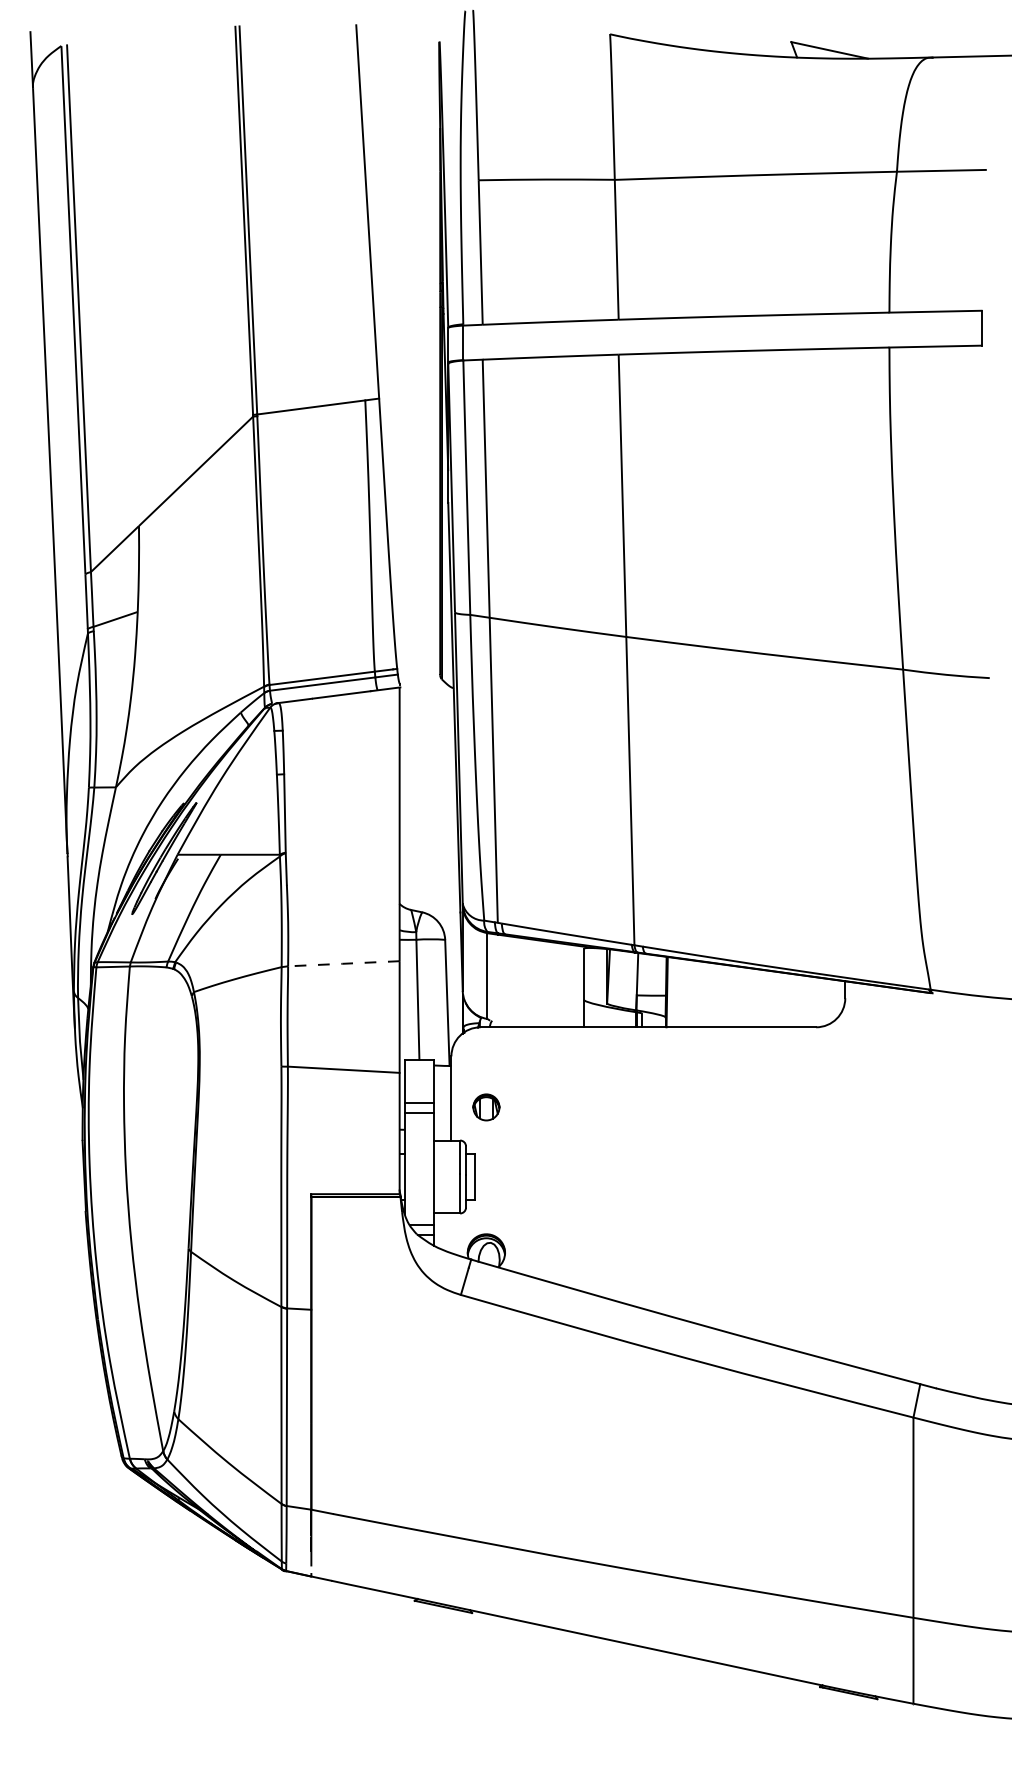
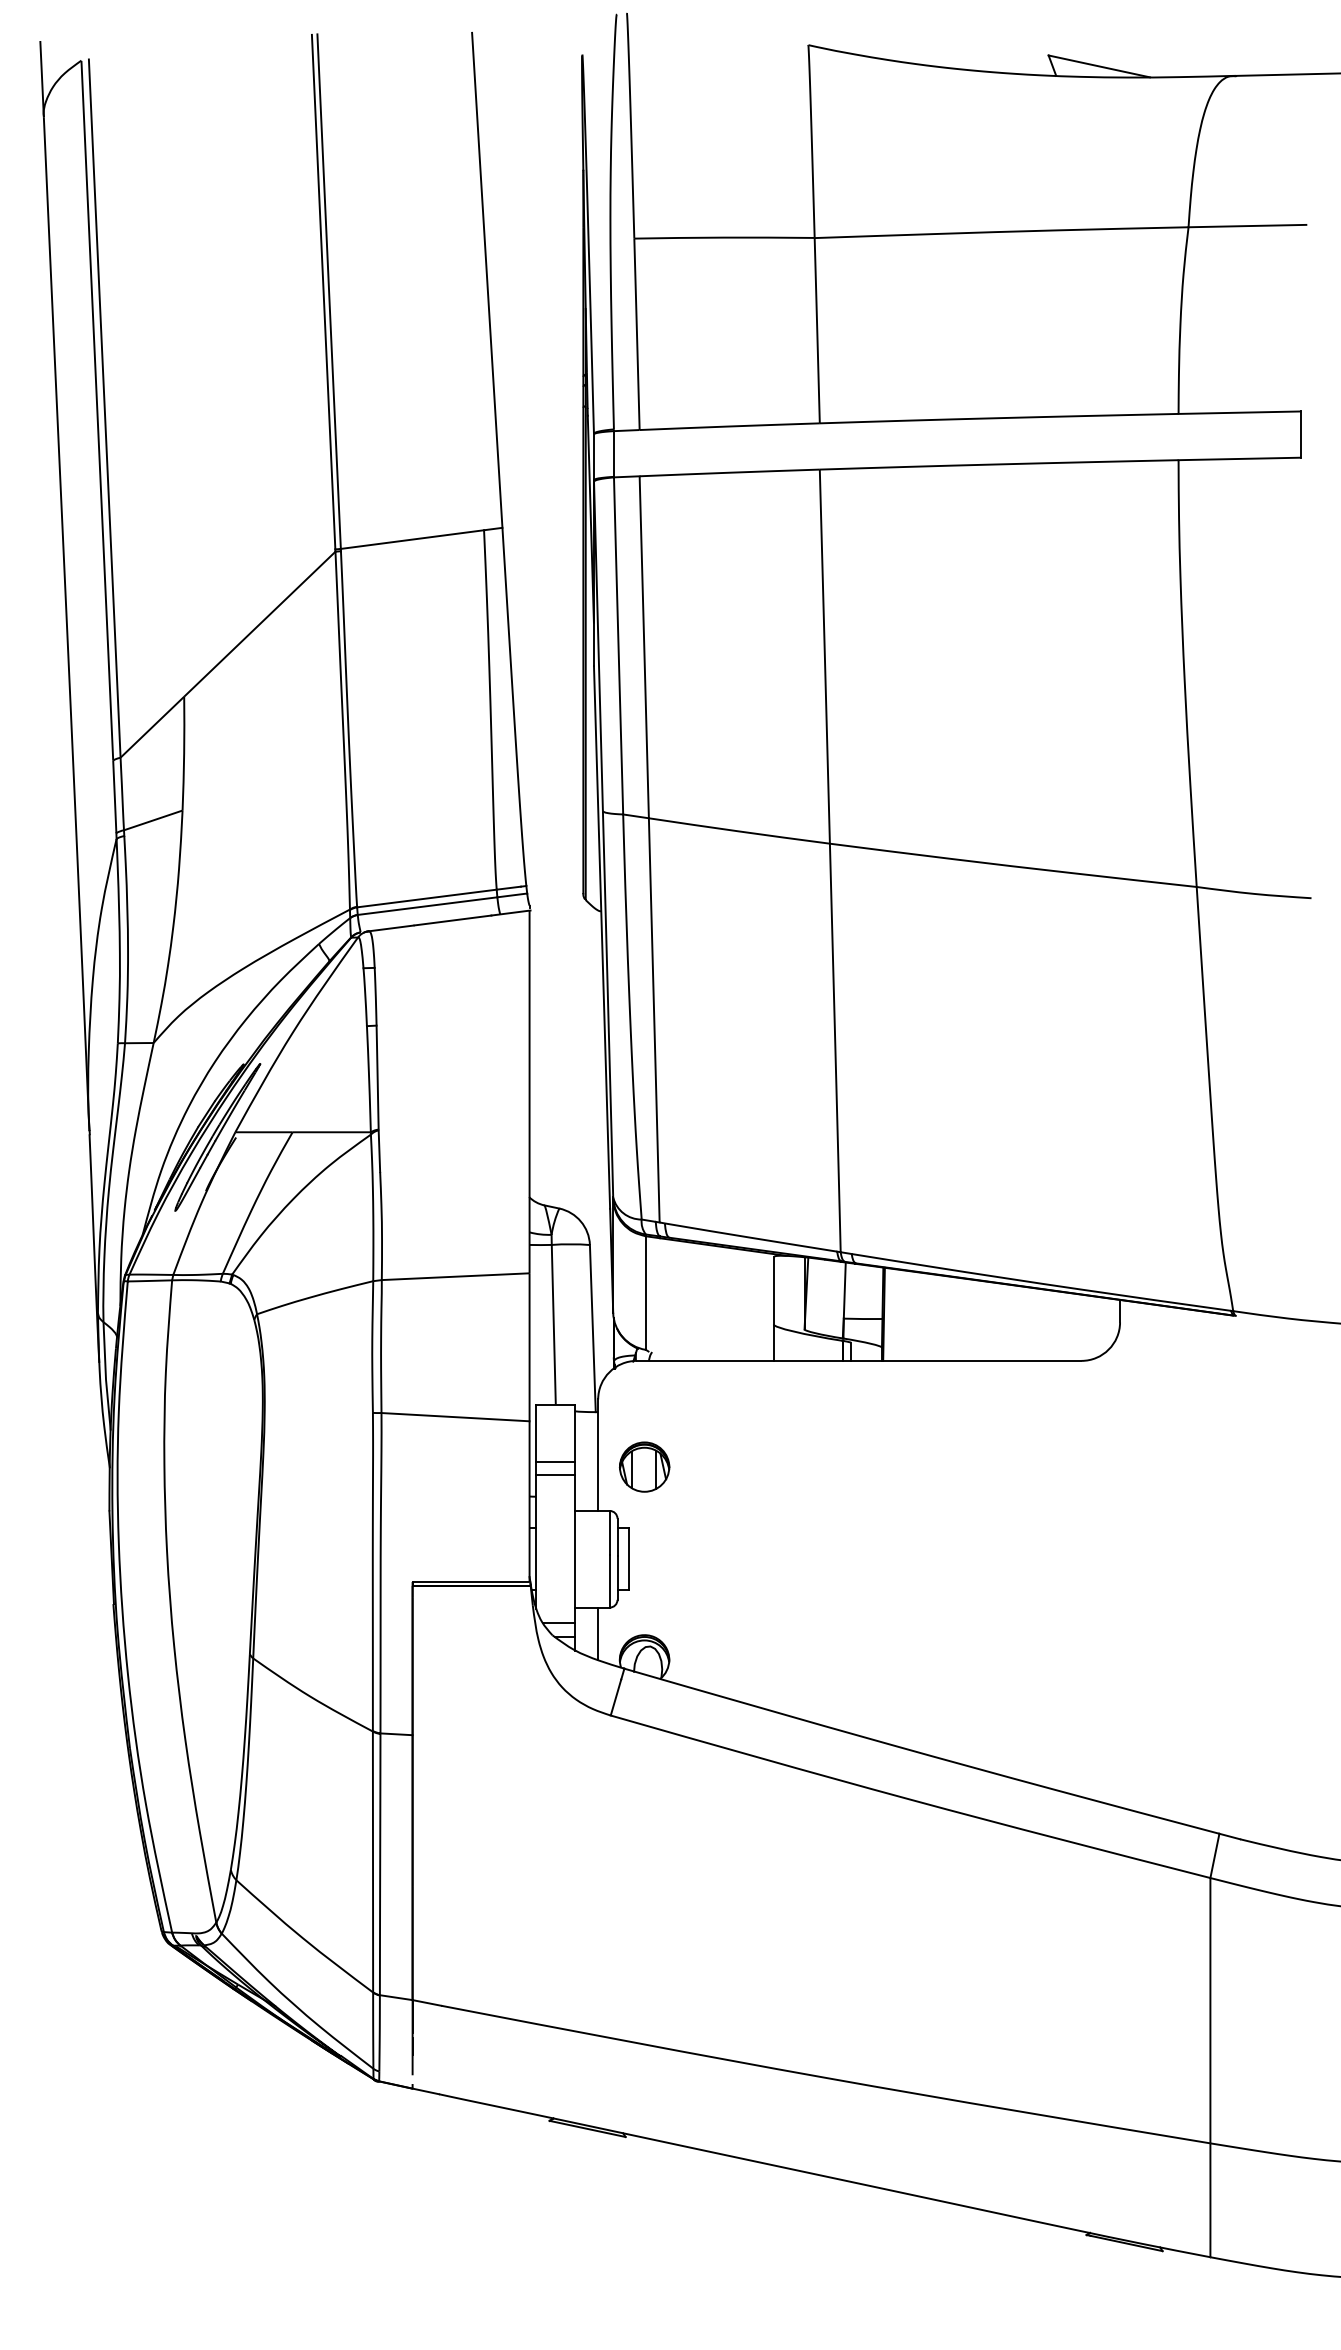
line: (342, 963) -> (454, 1276), dashed -> solid
part: (486, 1106) -> (644, 1466), size x1.43
line: (451, 1233) -> (598, 1633), added

